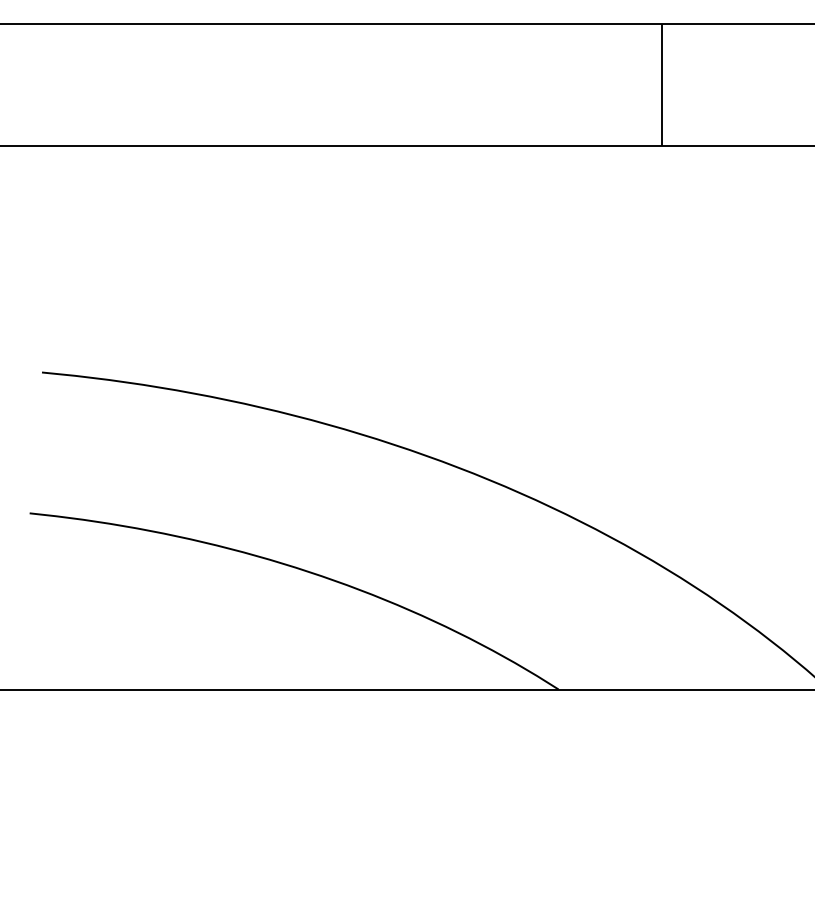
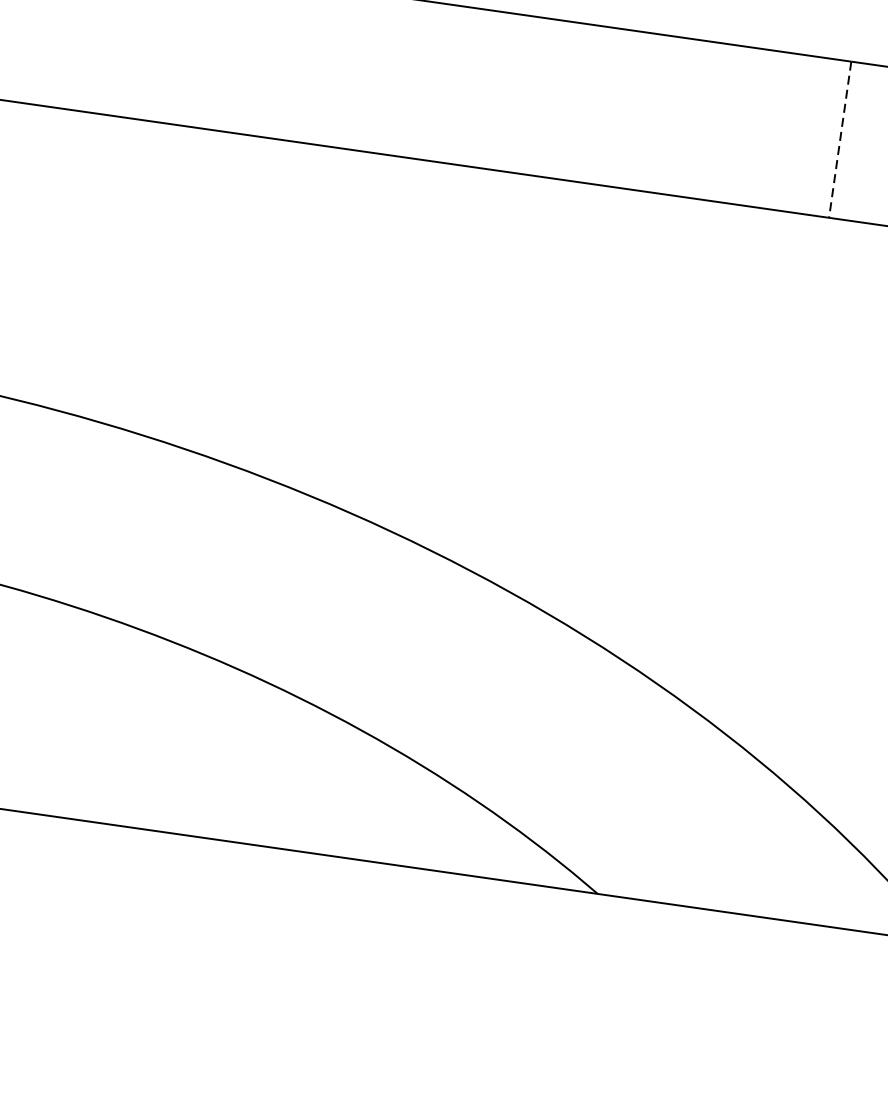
line: (662, 85) -> (840, 140), solid -> dashed

